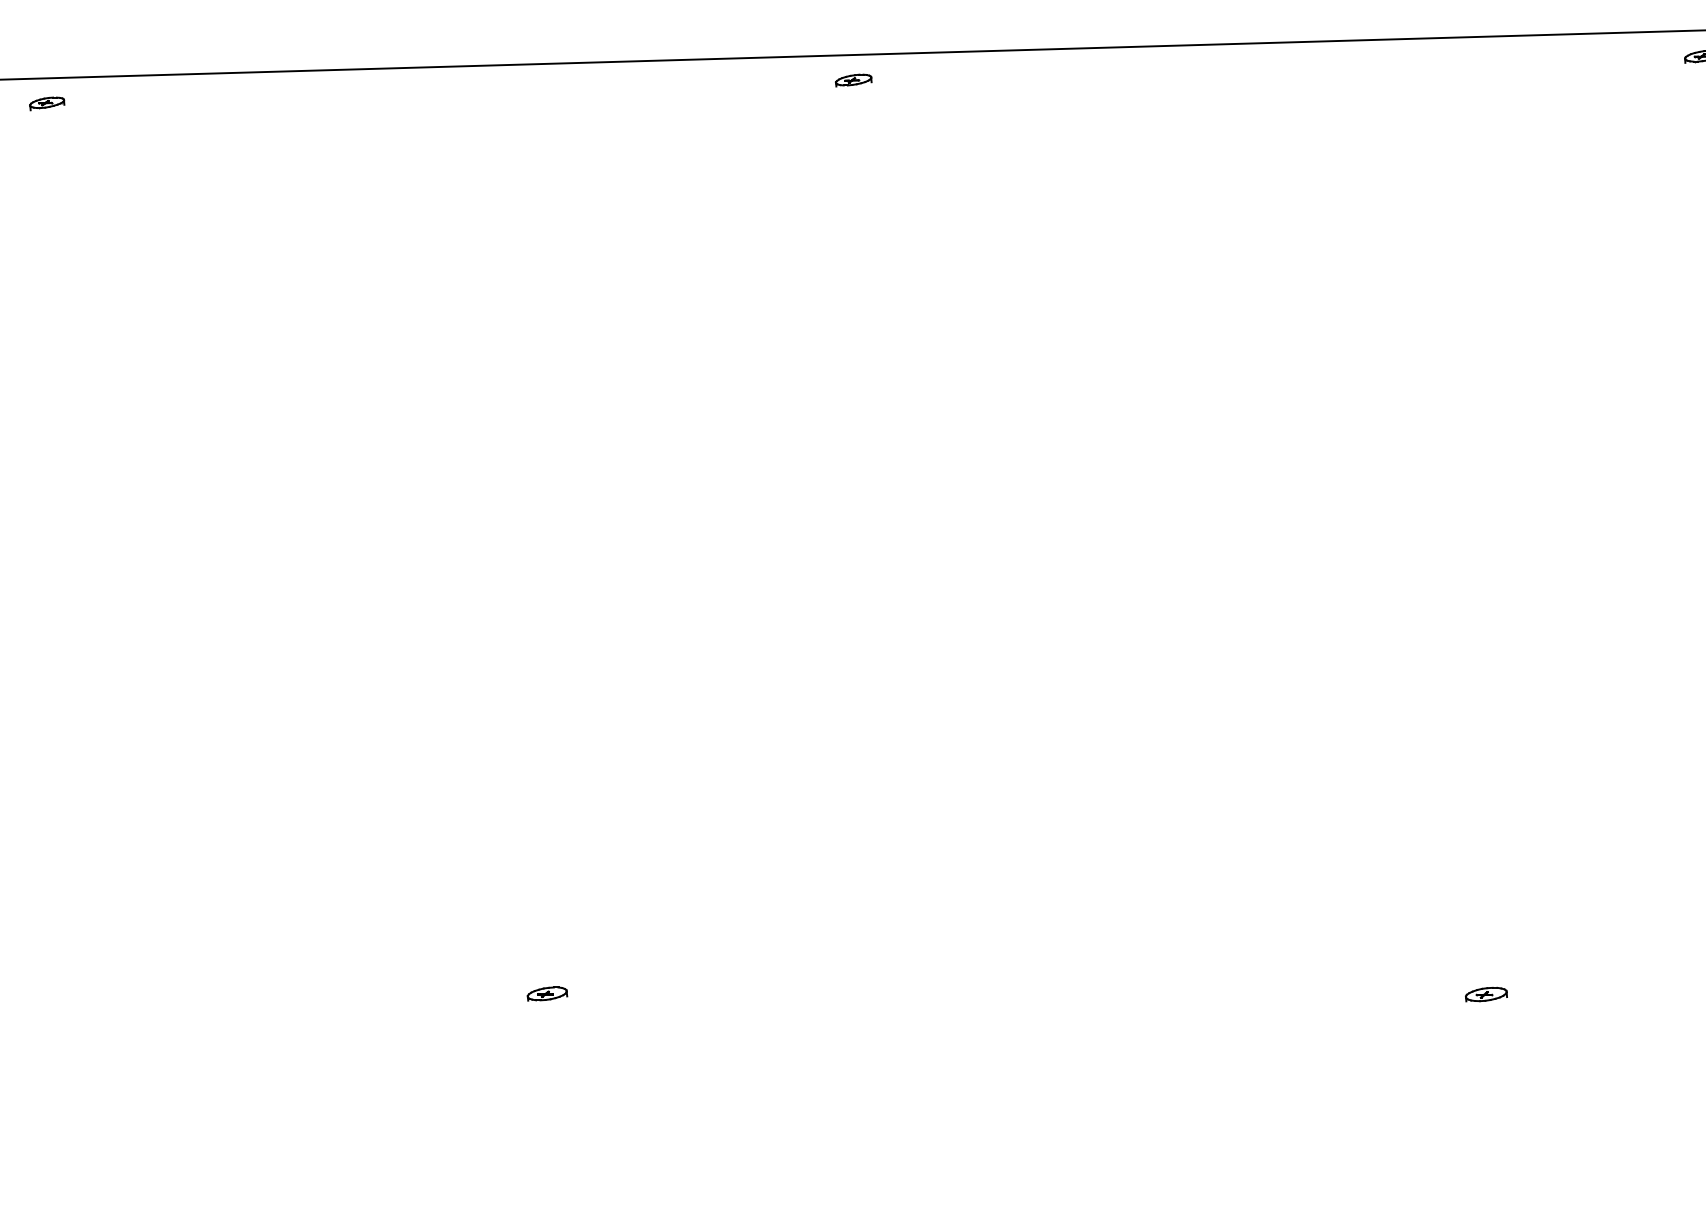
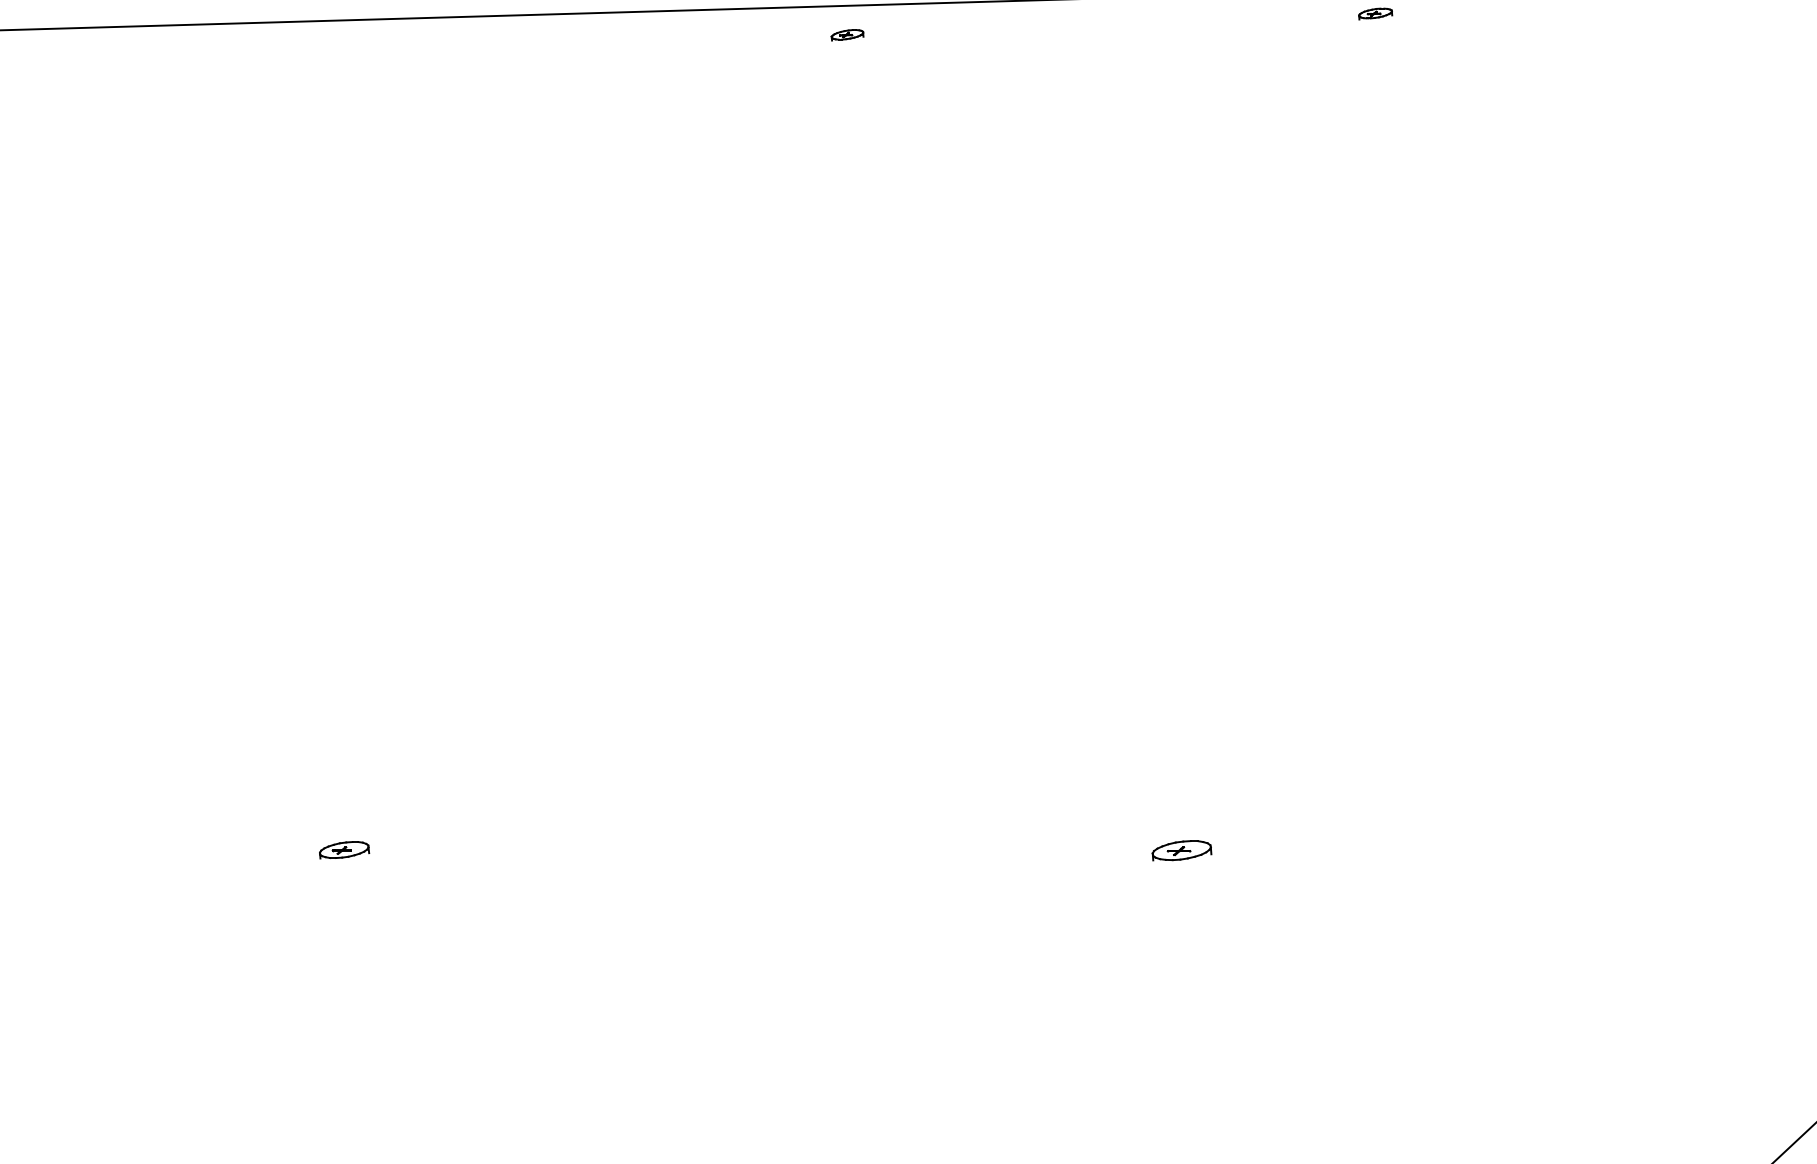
part: (853, 80) -> (847, 35), moved
part: (546, 993) -> (343, 849), size x1.4
part: (1485, 994) -> (1181, 850), size x1.6

